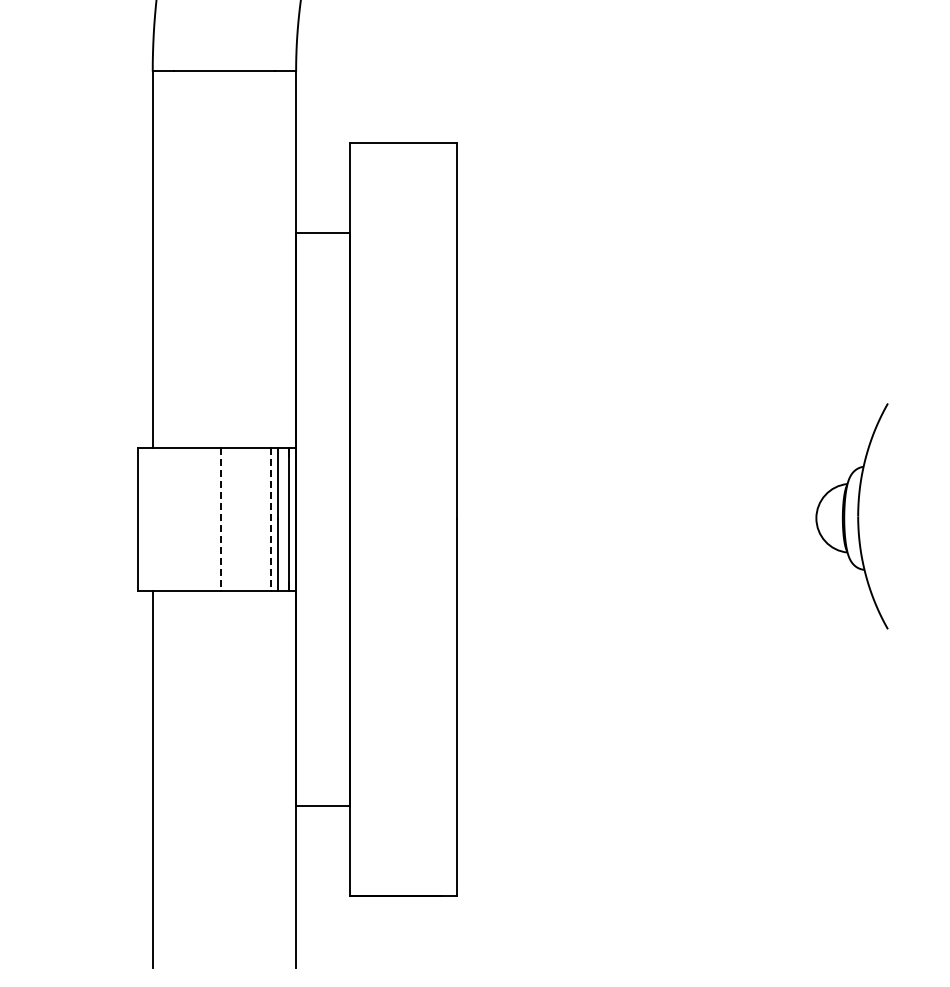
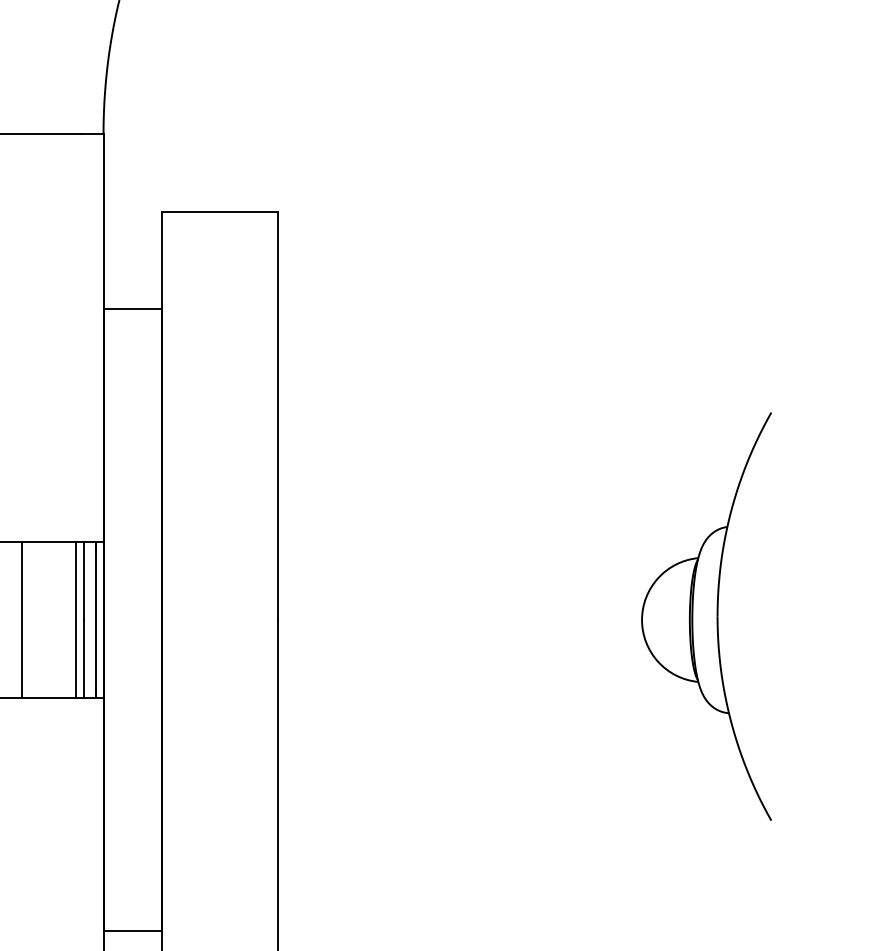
part: (851, 516) -> (705, 616), size x1.67
line: (220, 519) -> (21, 620), dashed -> solid
line: (271, 519) -> (76, 620), dashed -> solid

